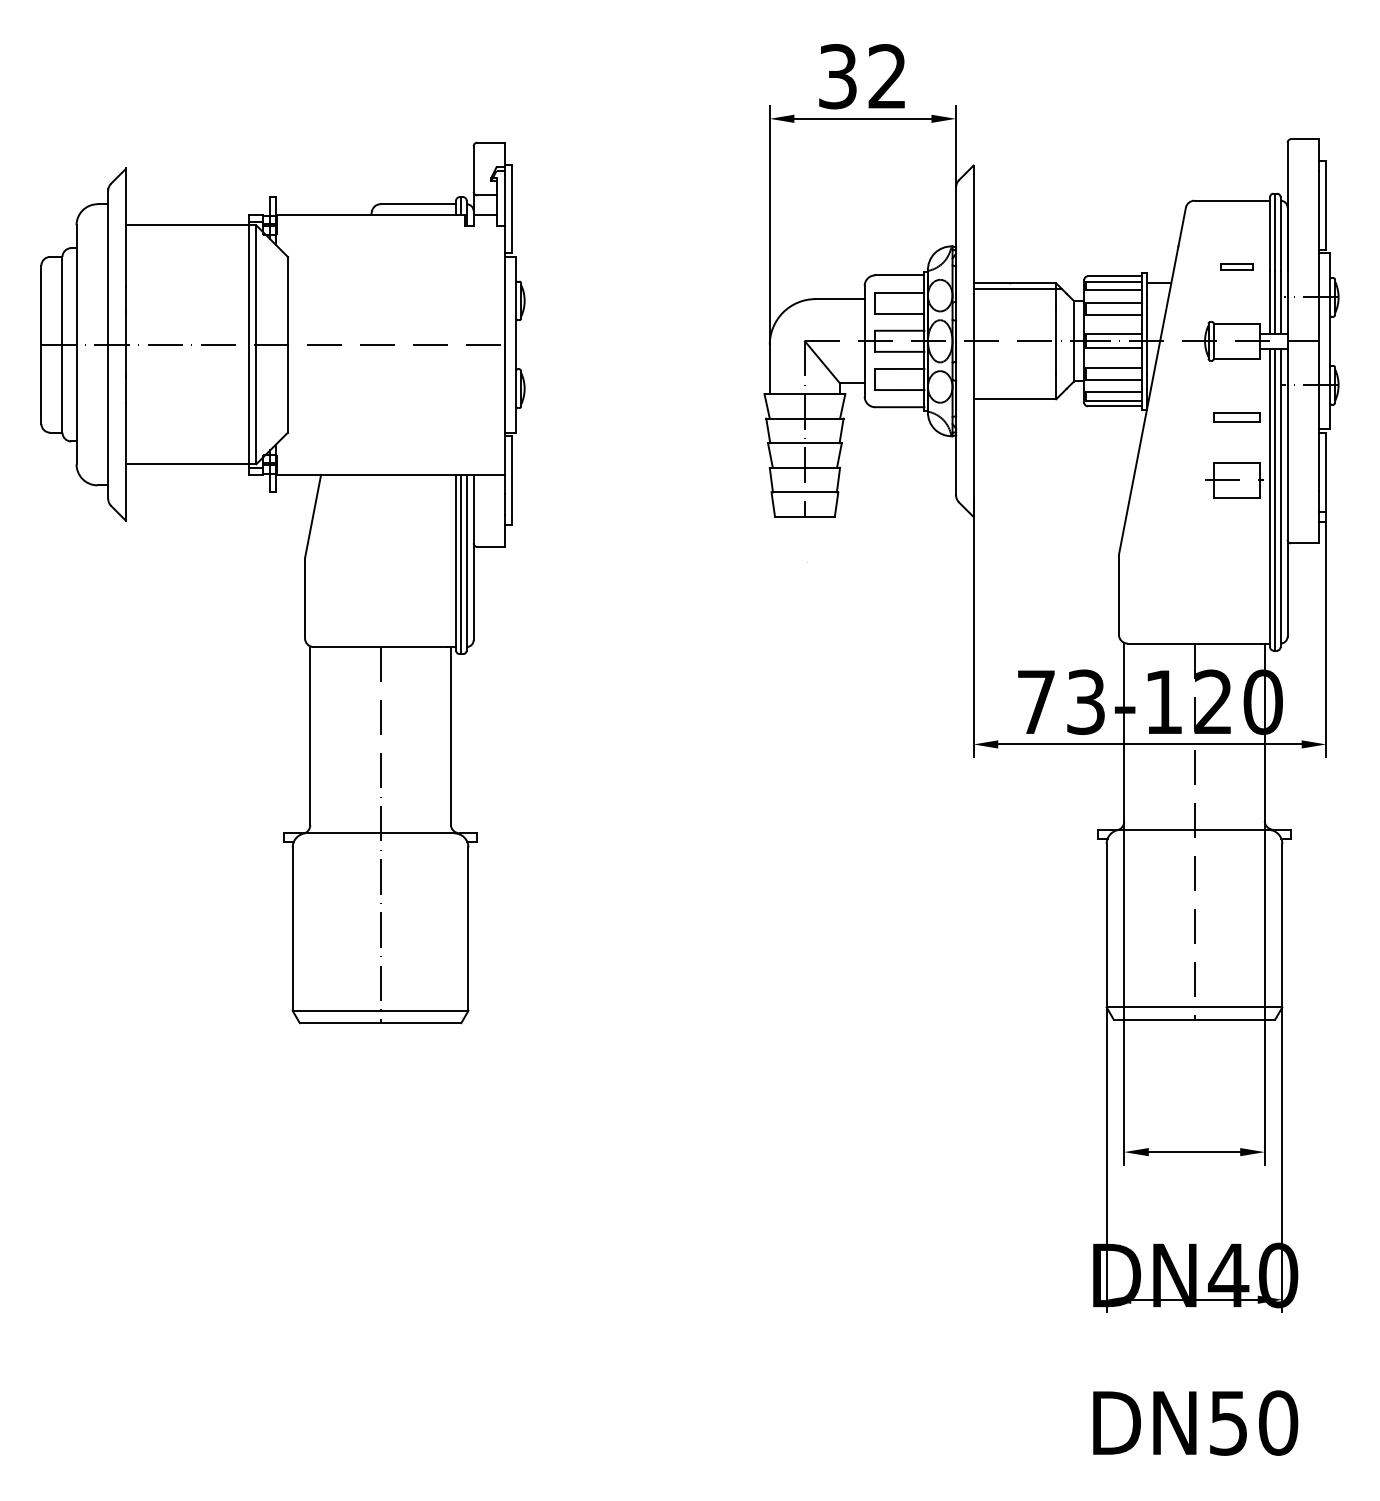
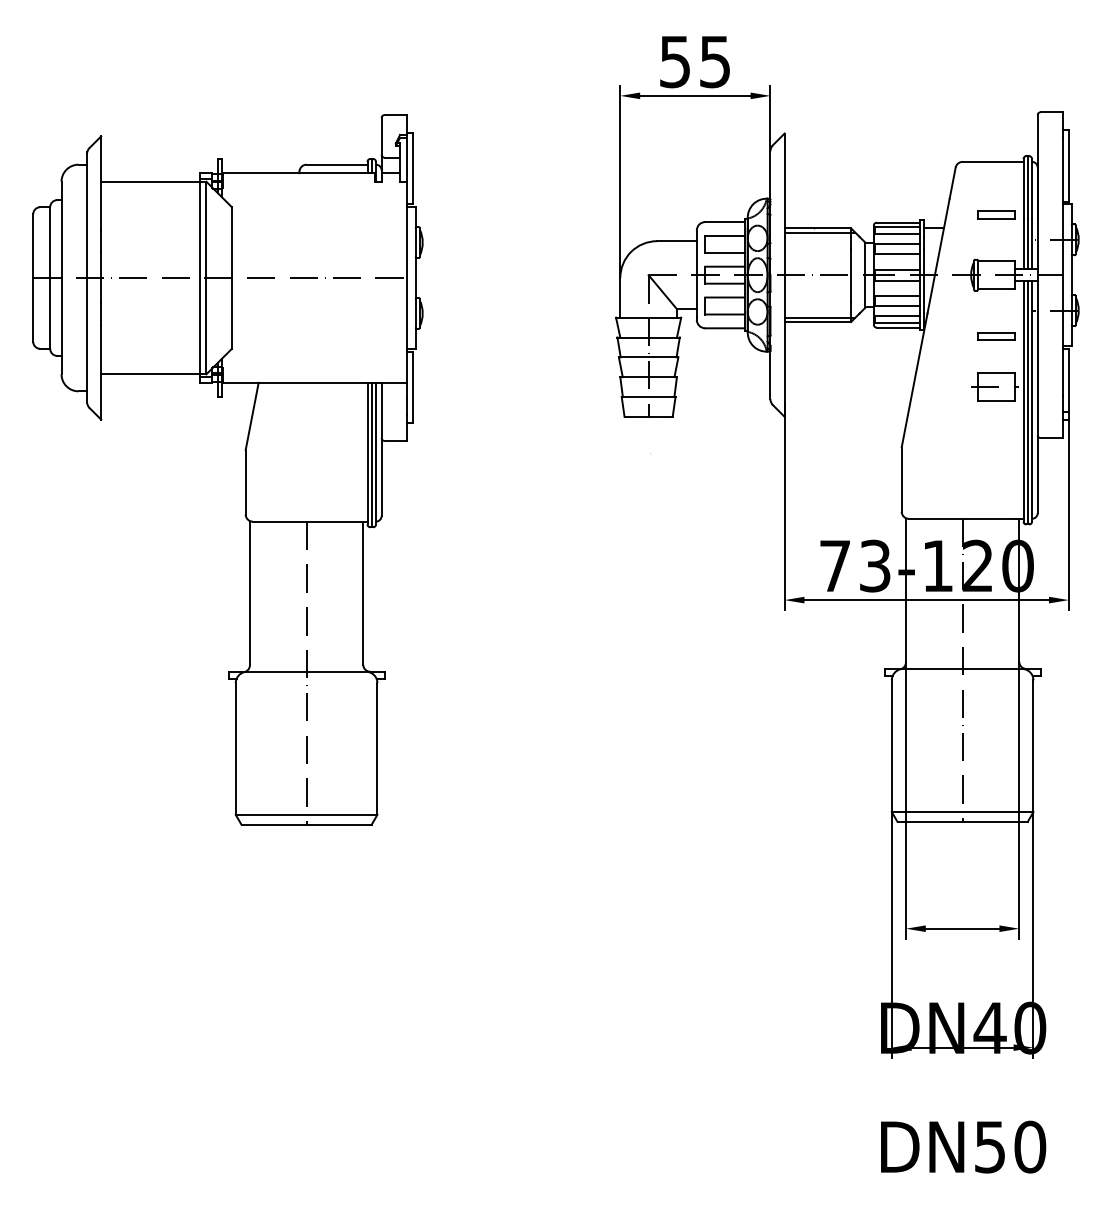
text: (862, 76) -> (695, 61), 32 -> 55
part: (1236, 266) -> (996, 214), size x1.43
line: (1017, 394) -> (819, 318), added

